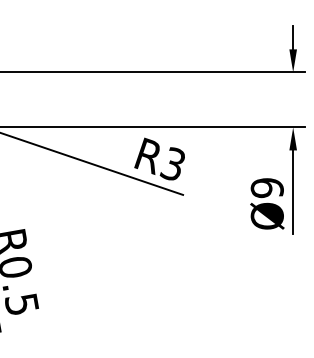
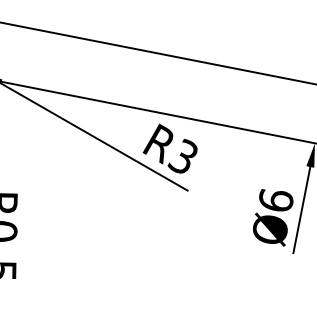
text: (266, 188) -> (275, 200), Ø9 -> Ø6

